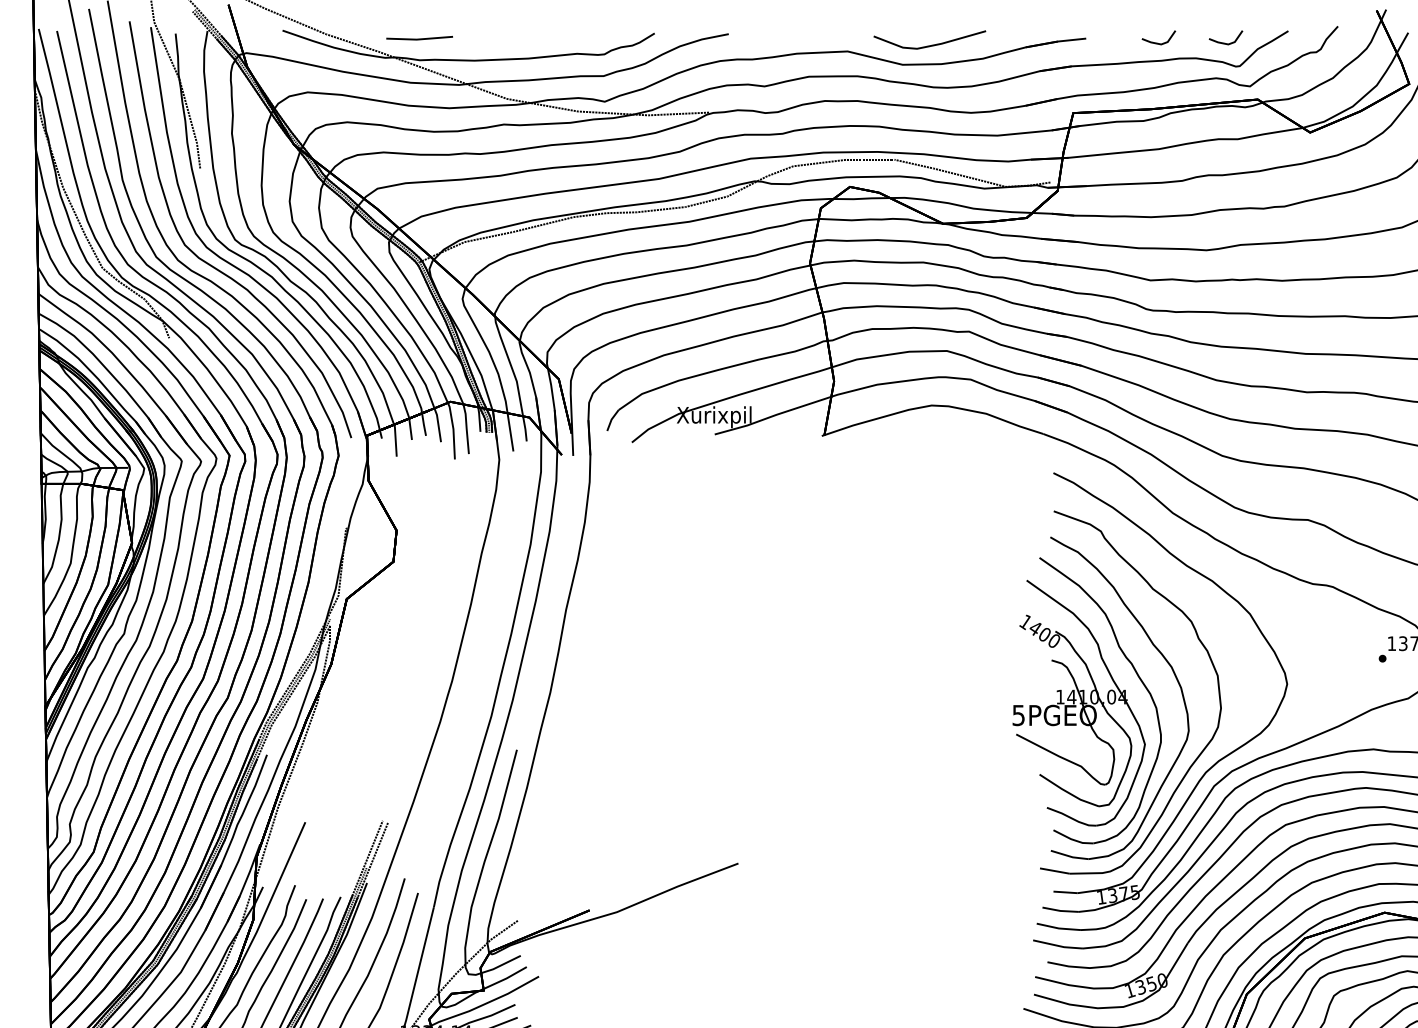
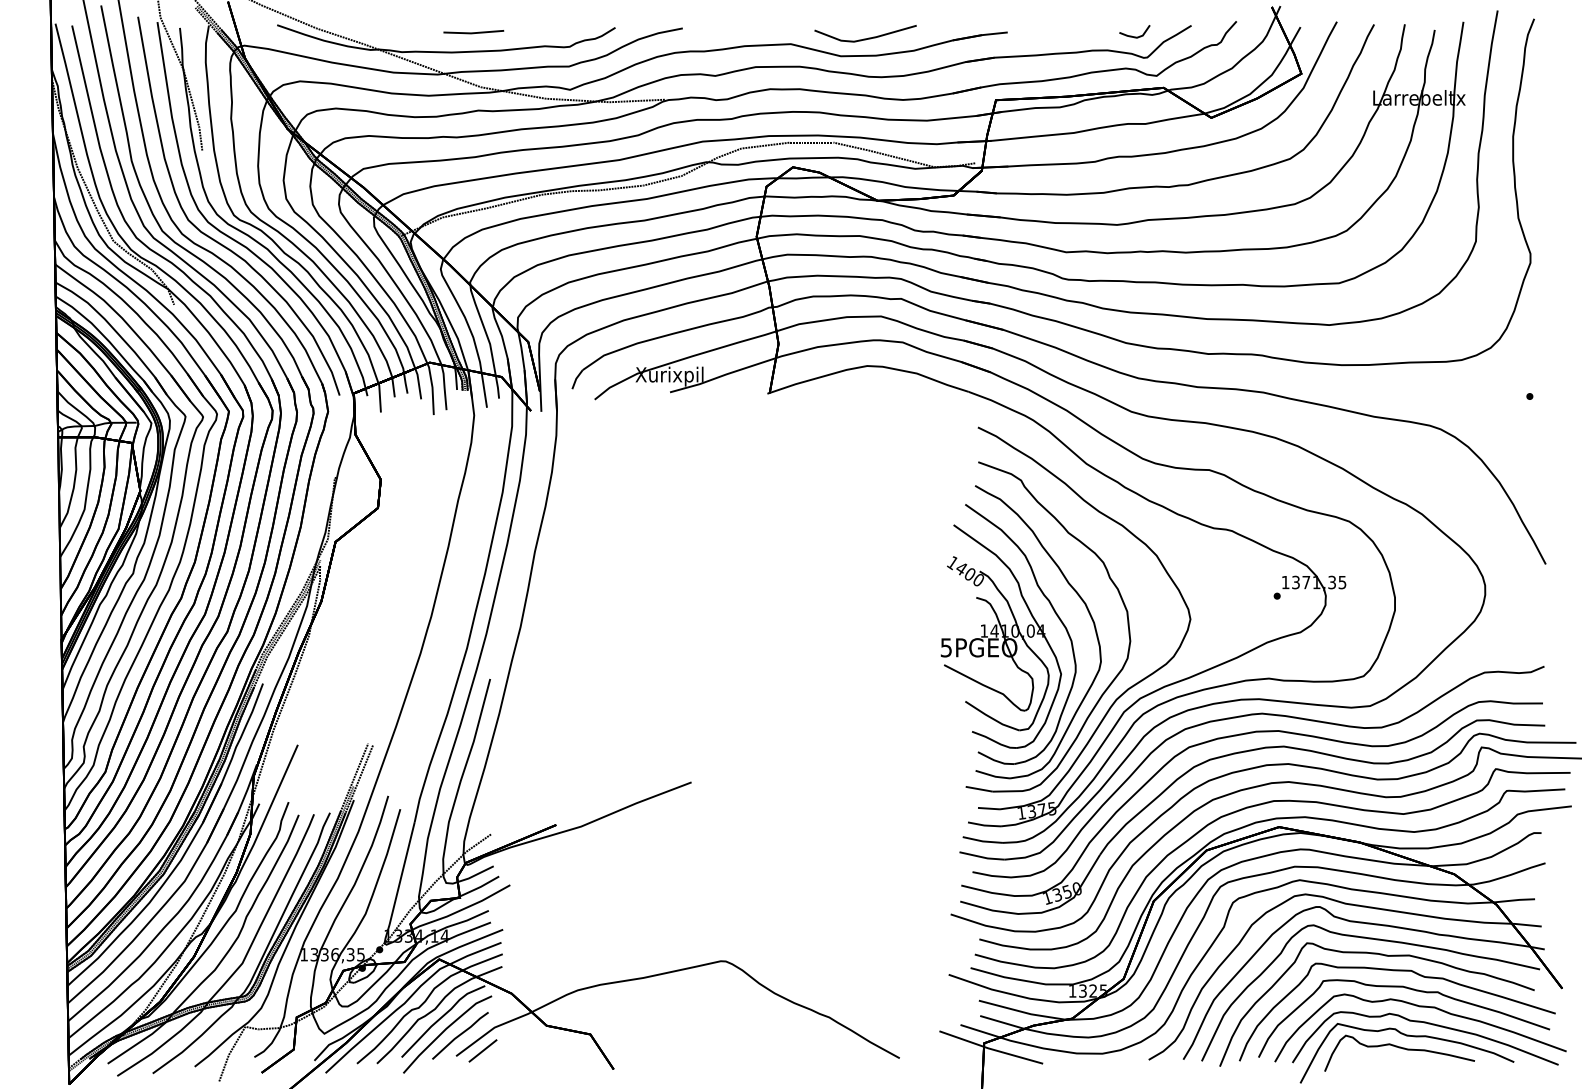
line: (419, 38) -> (473, 32), moved
line: (1155, 41) -> (1070, 35), removed

